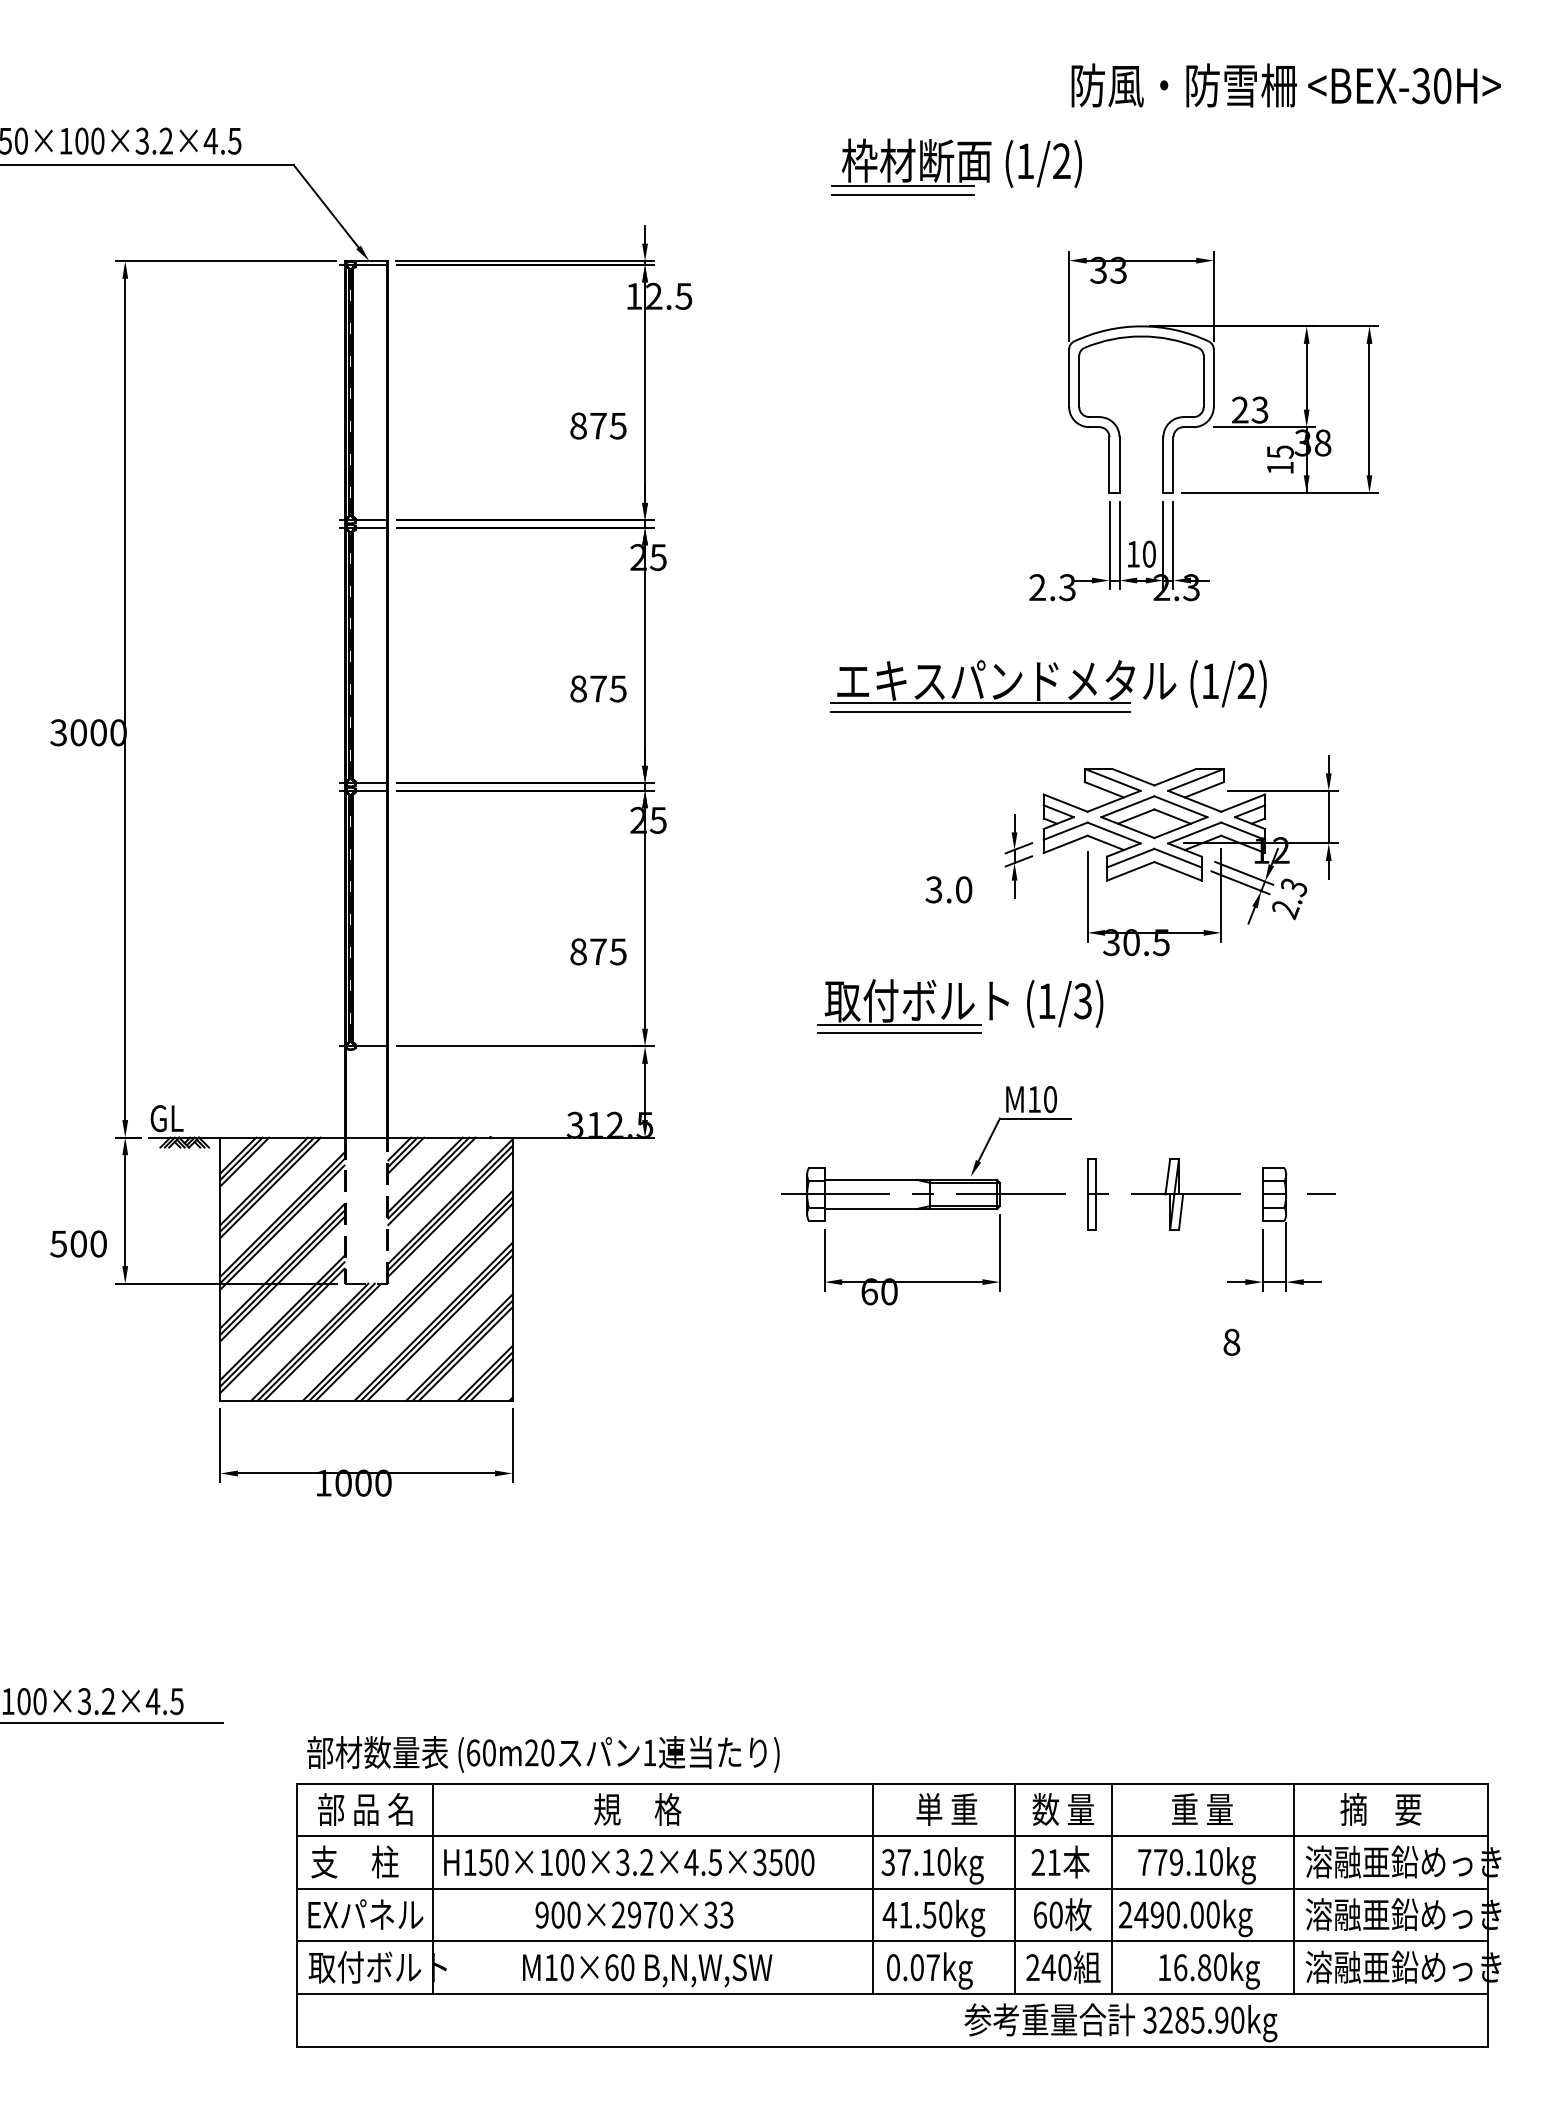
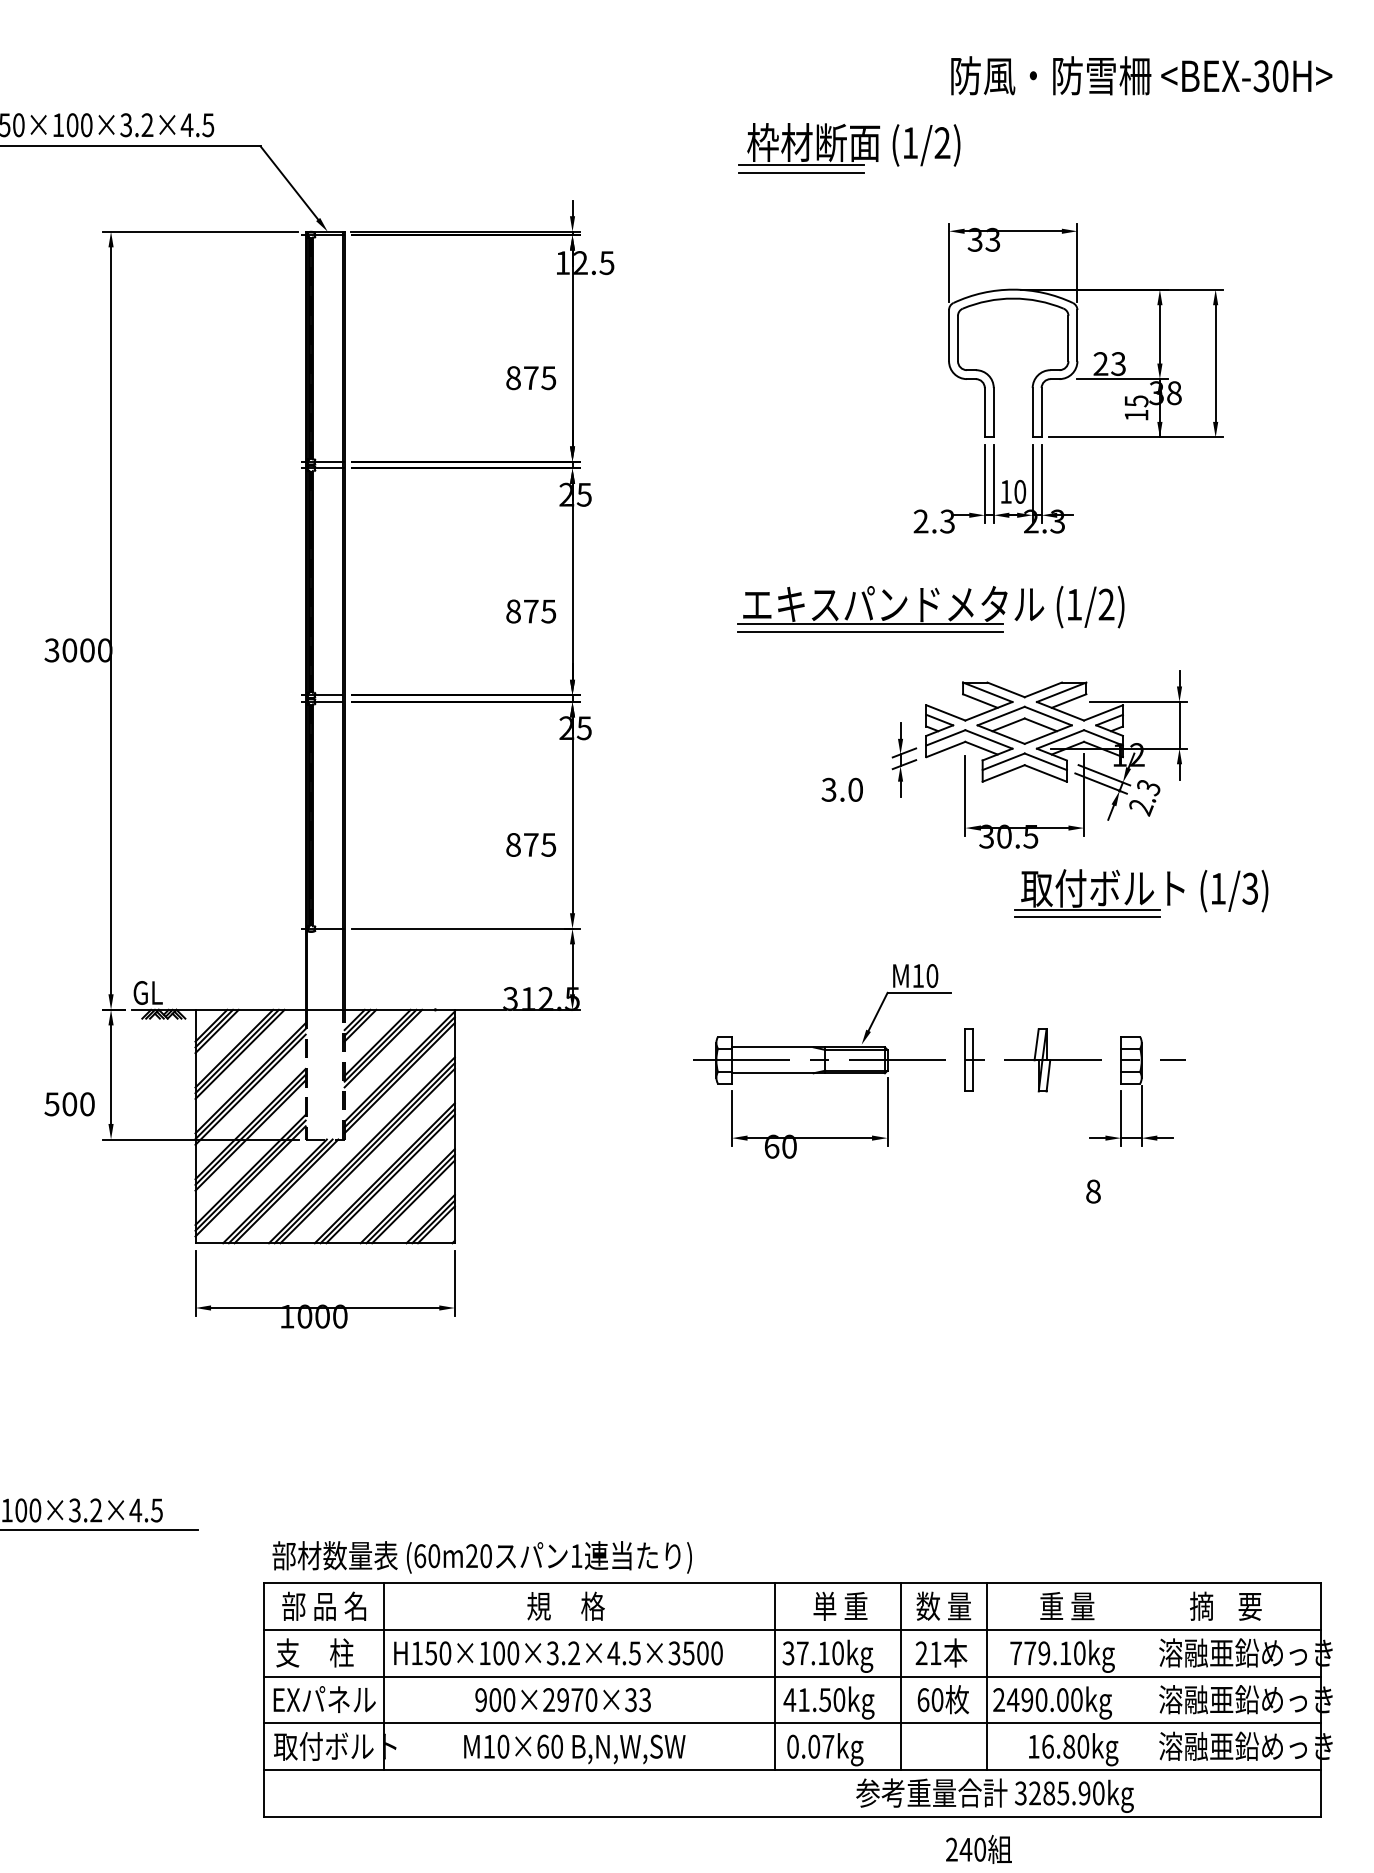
part: (960, 1006) -> (1141, 893), moved
line: (1293, 1888) -> (1148, 1676), removed
text: (1062, 1967) -> (978, 1849), moved

